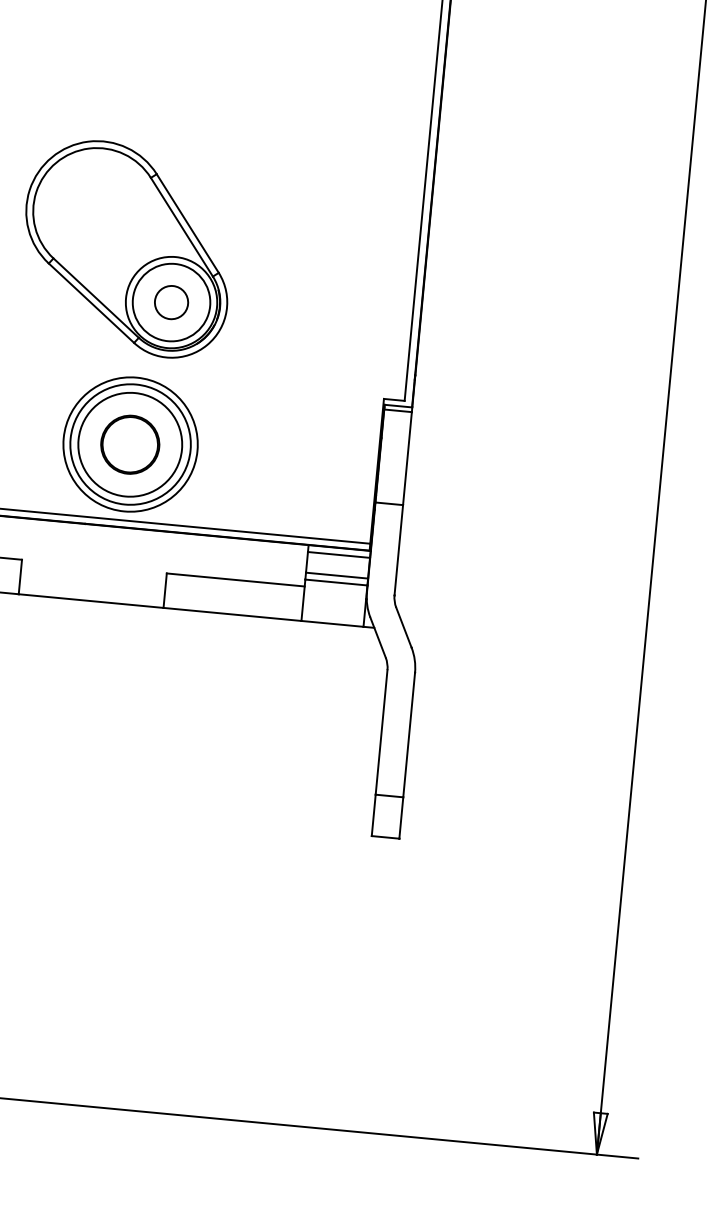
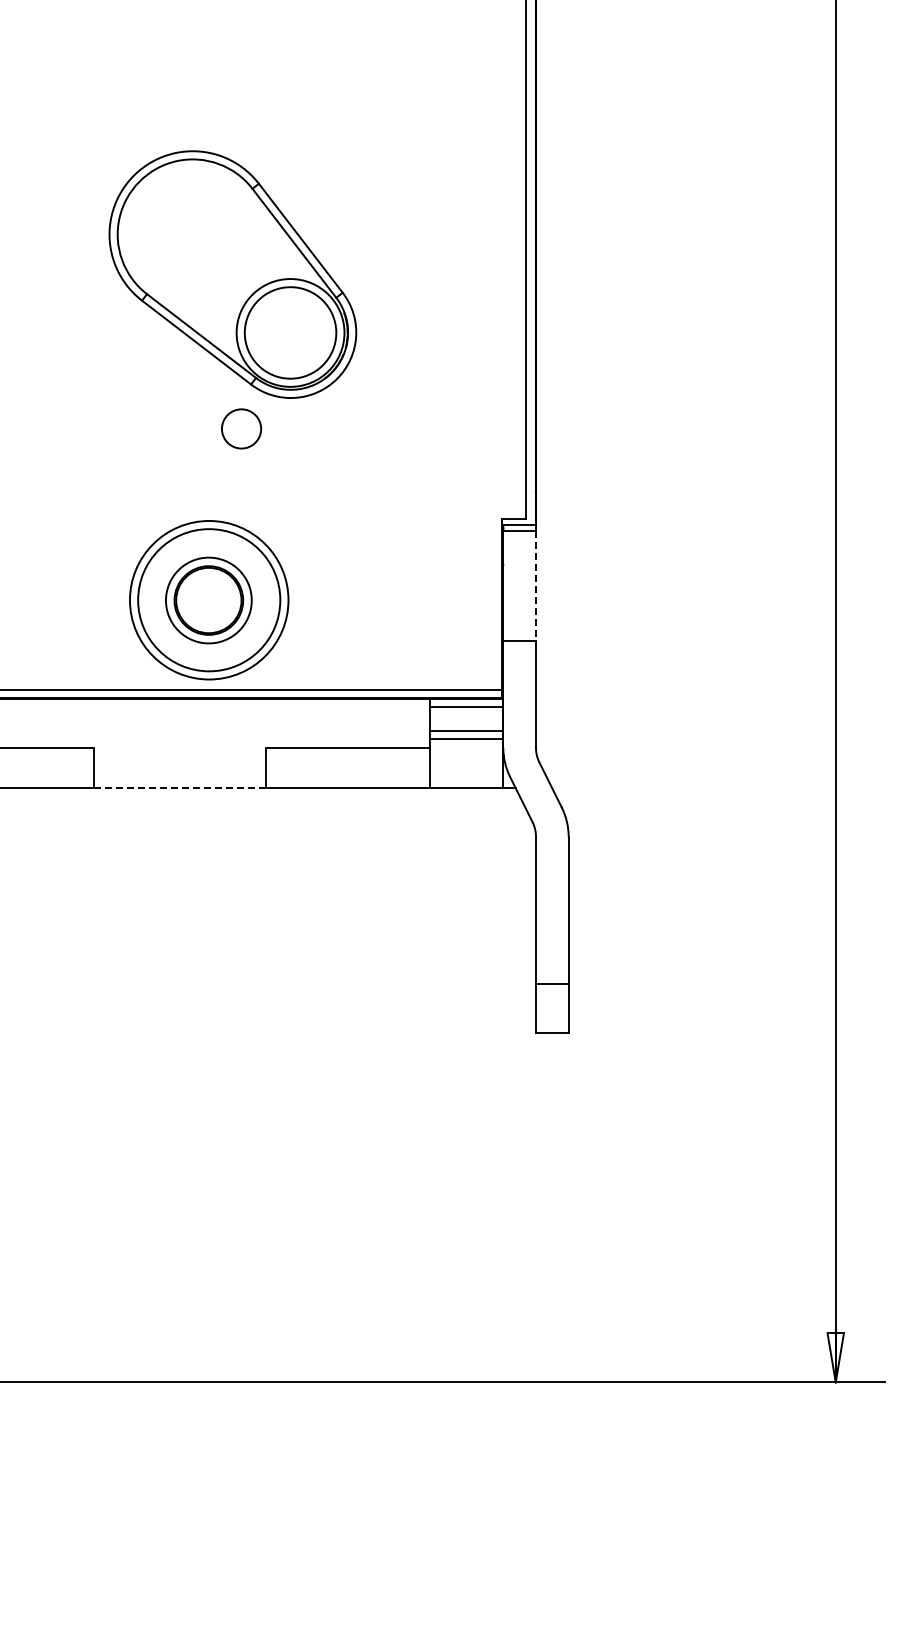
part: (127, 248) -> (232, 274), moved
circle: (129, 444) -> (208, 600), size x0.7
line: (407, 458) -> (535, 586), solid -> dashed
line: (91, 601) -> (180, 788), solid -> dashed

